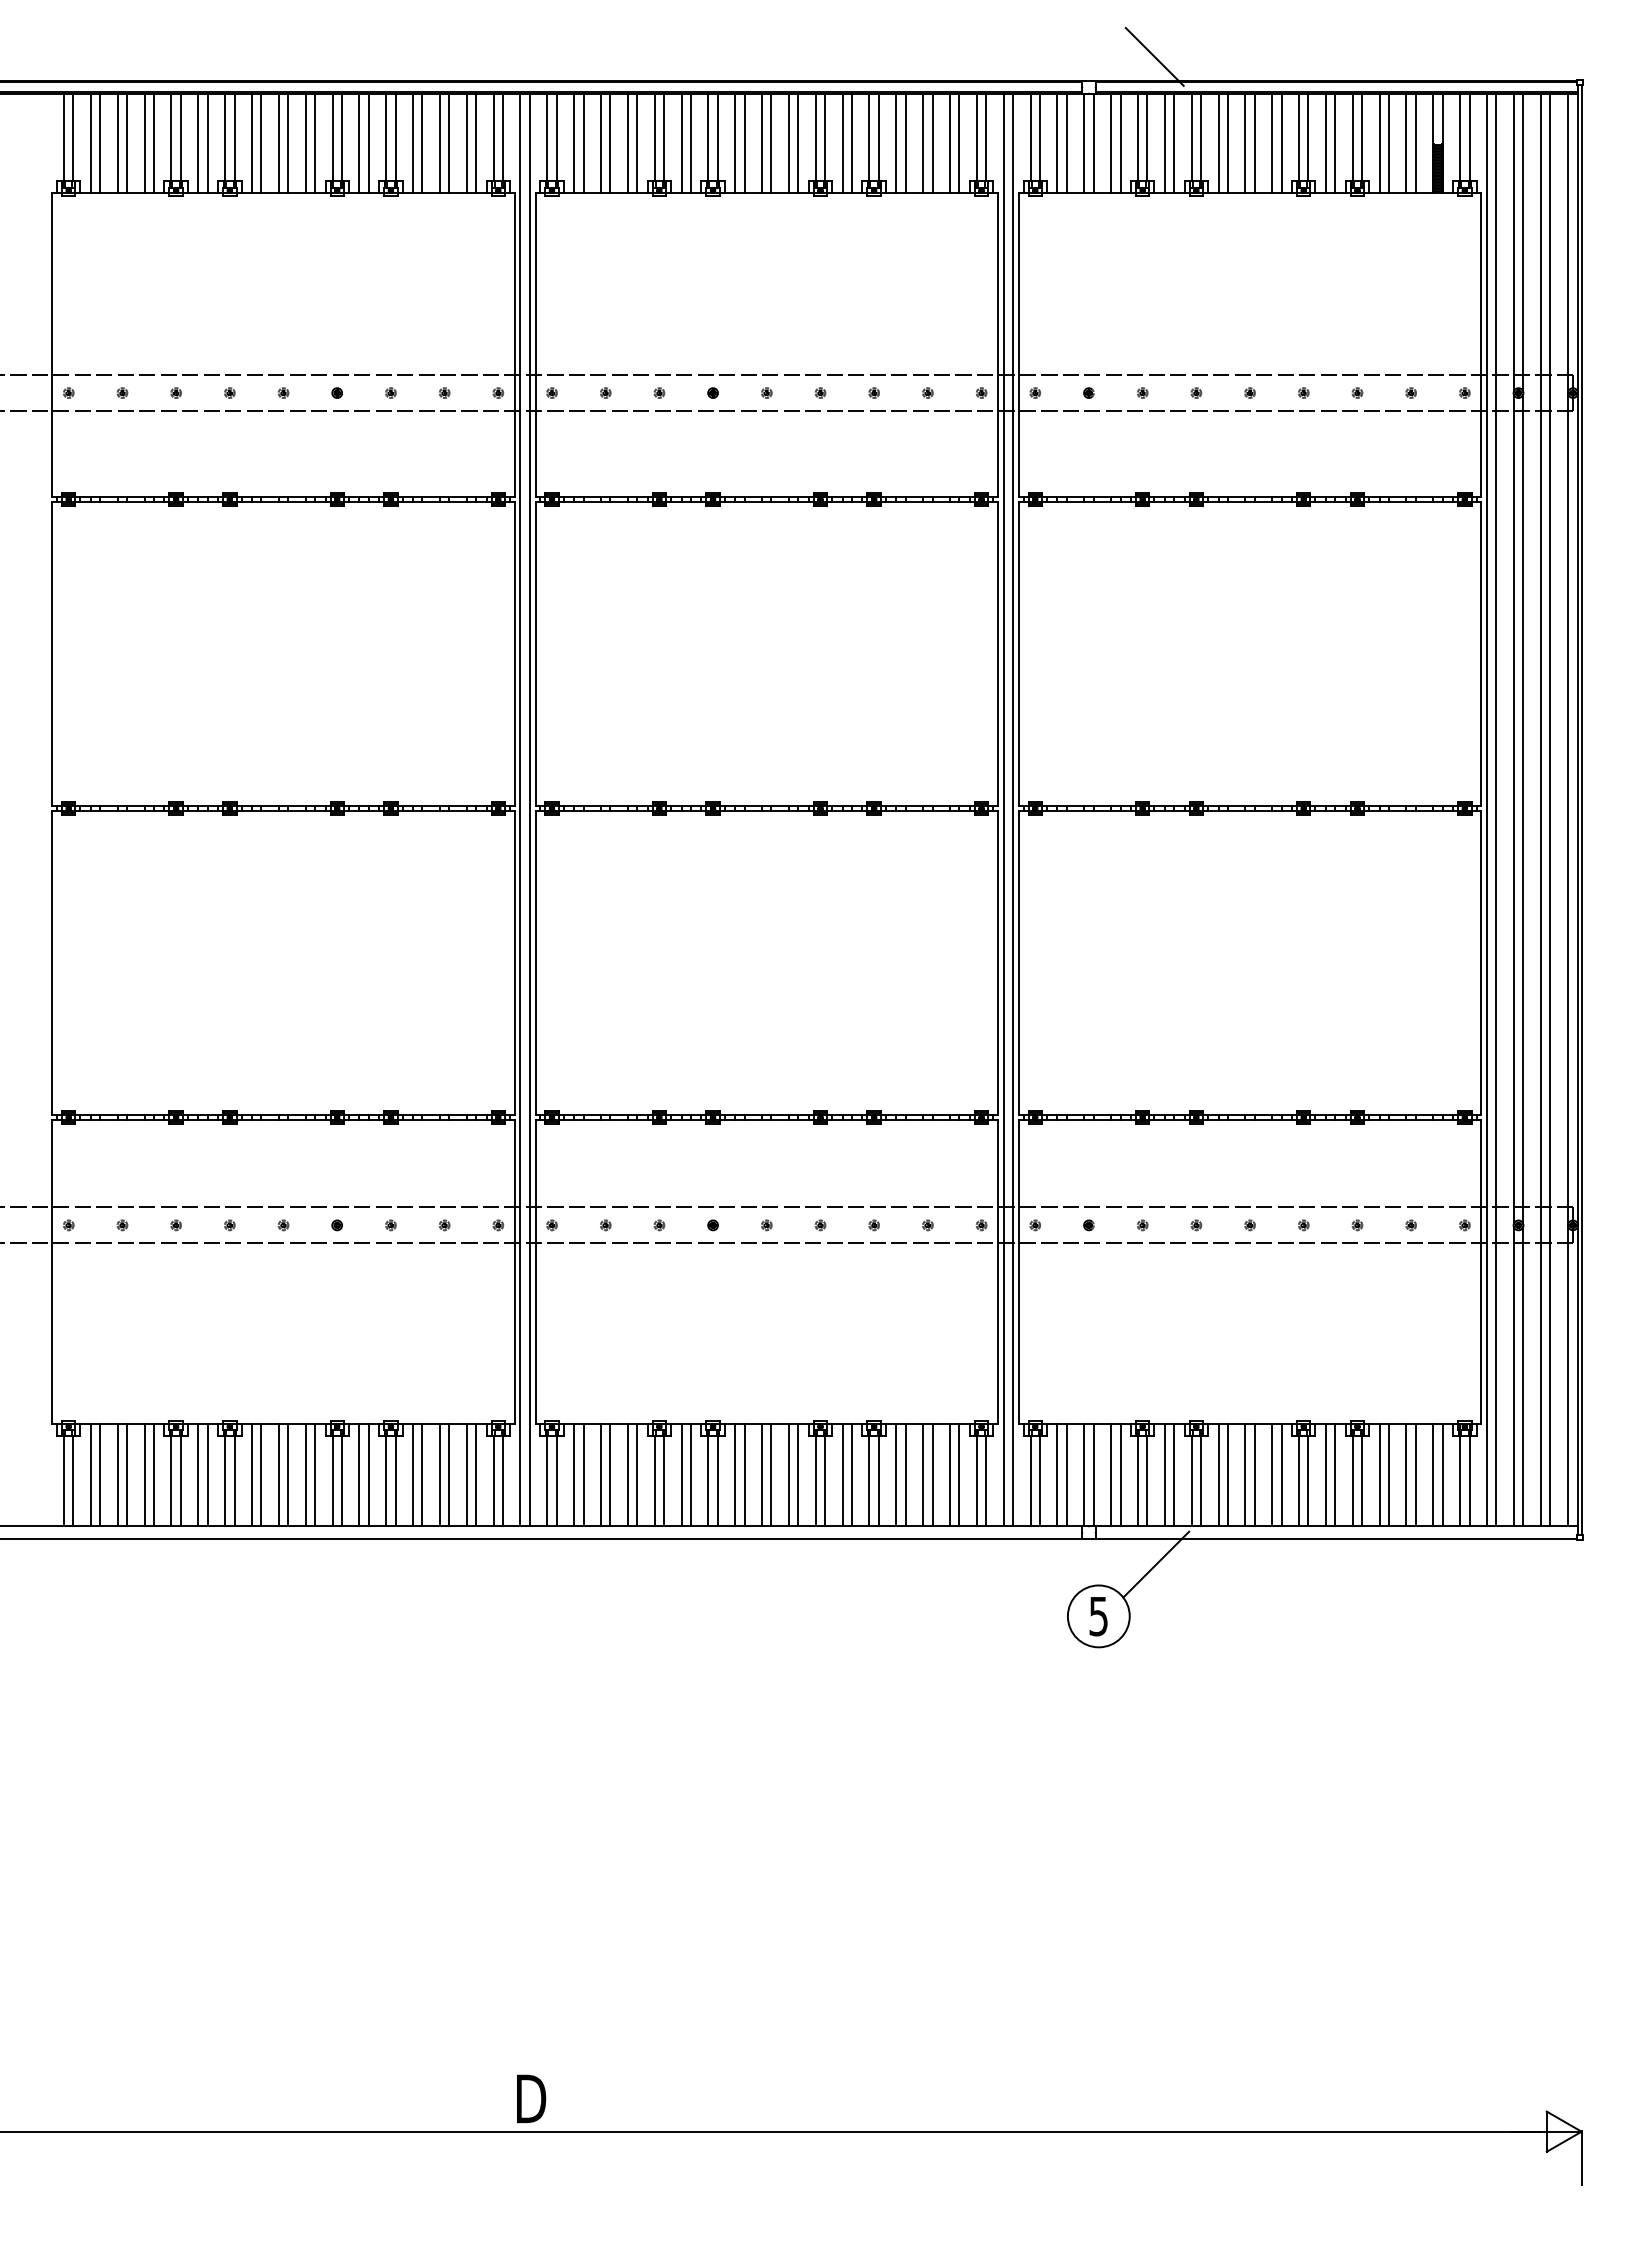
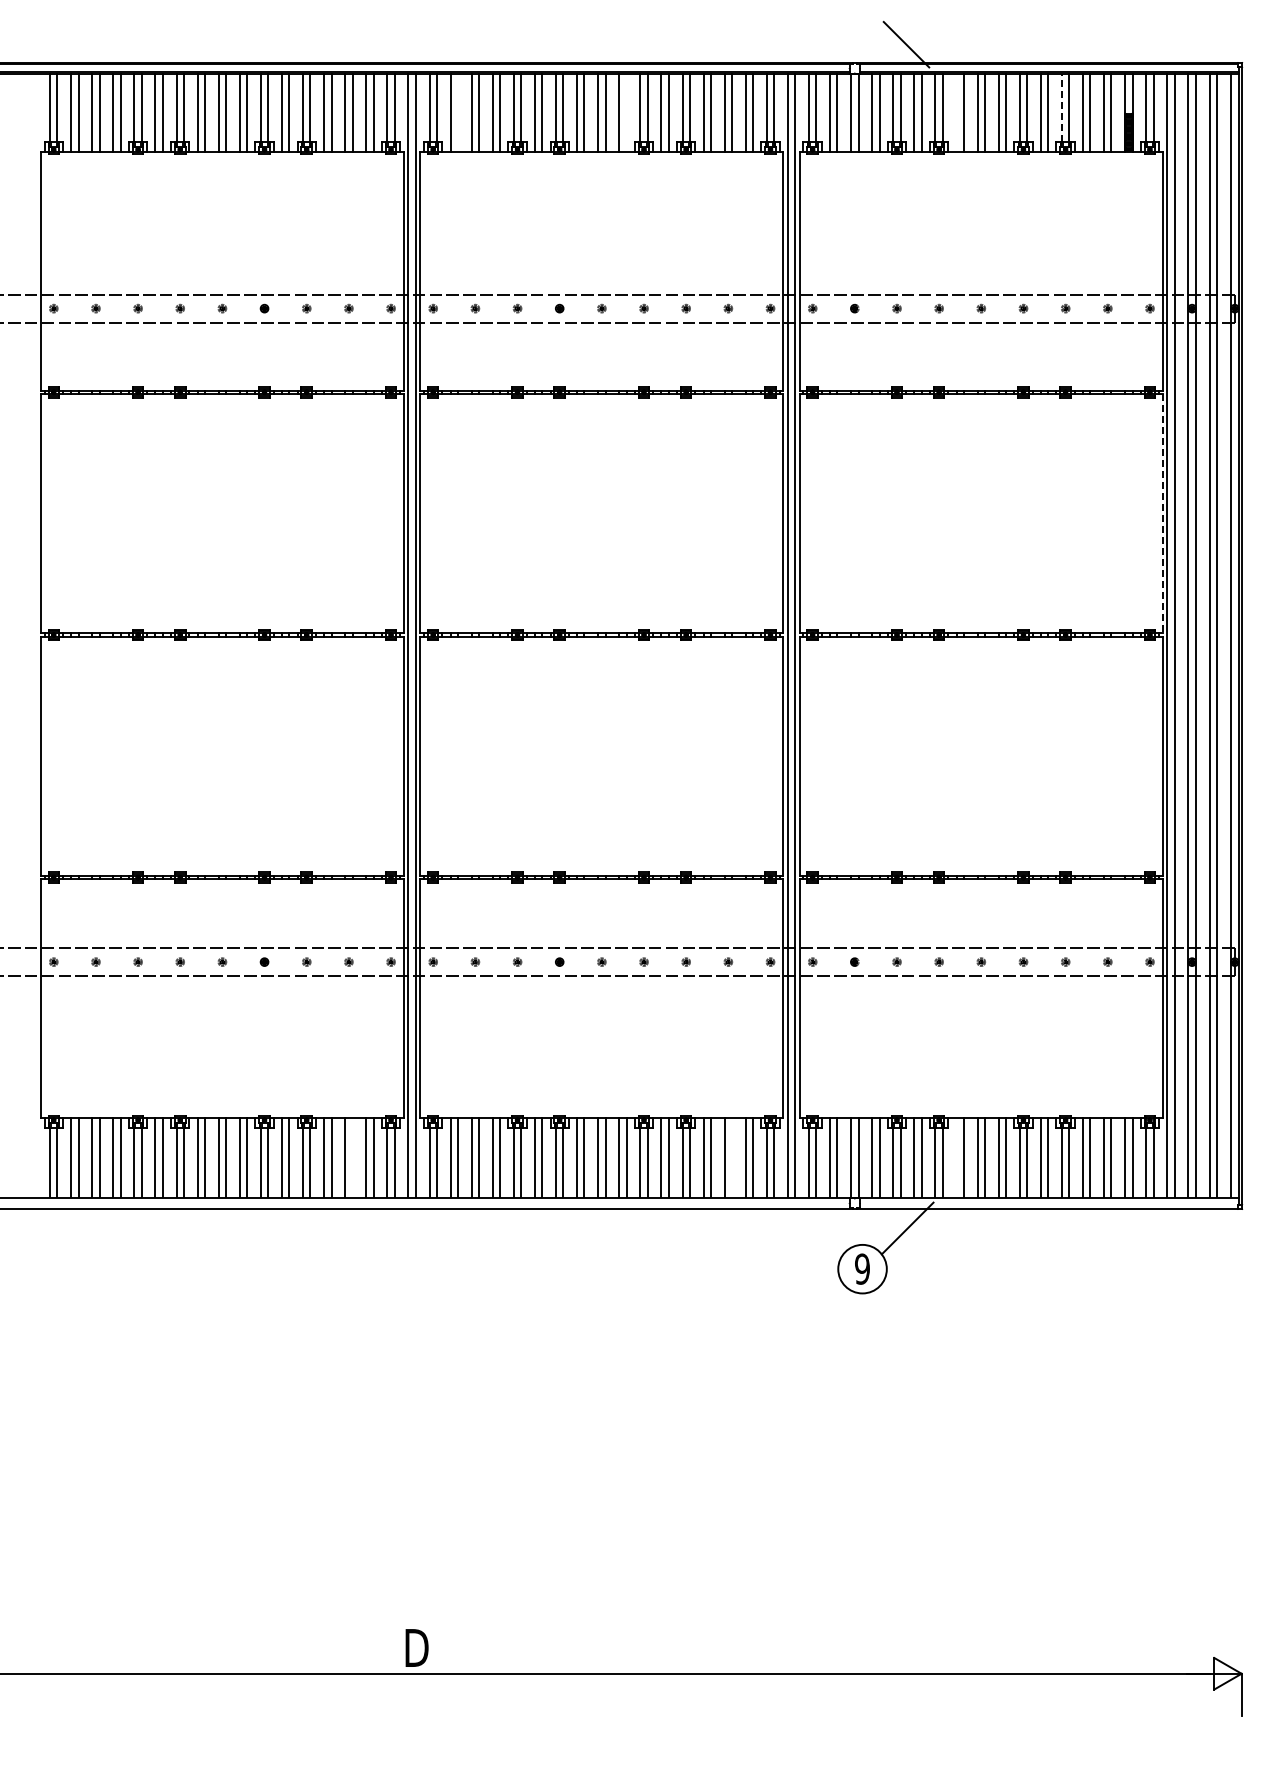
line: (1352, 136) -> (1061, 107), solid -> dashed
line: (582, 143) -> (457, 112), removed
line: (798, 143) -> (626, 112), removed
line: (1218, 143) -> (956, 112), removed
line: (1480, 653) -> (1162, 513), solid -> dashed
line: (449, 1474) -> (352, 1157), removed
line: (933, 1474) -> (732, 1157), removed
line: (1218, 1474) -> (956, 1157), removed
text: (1098, 1615) -> (862, 1268), 5 -> 9

